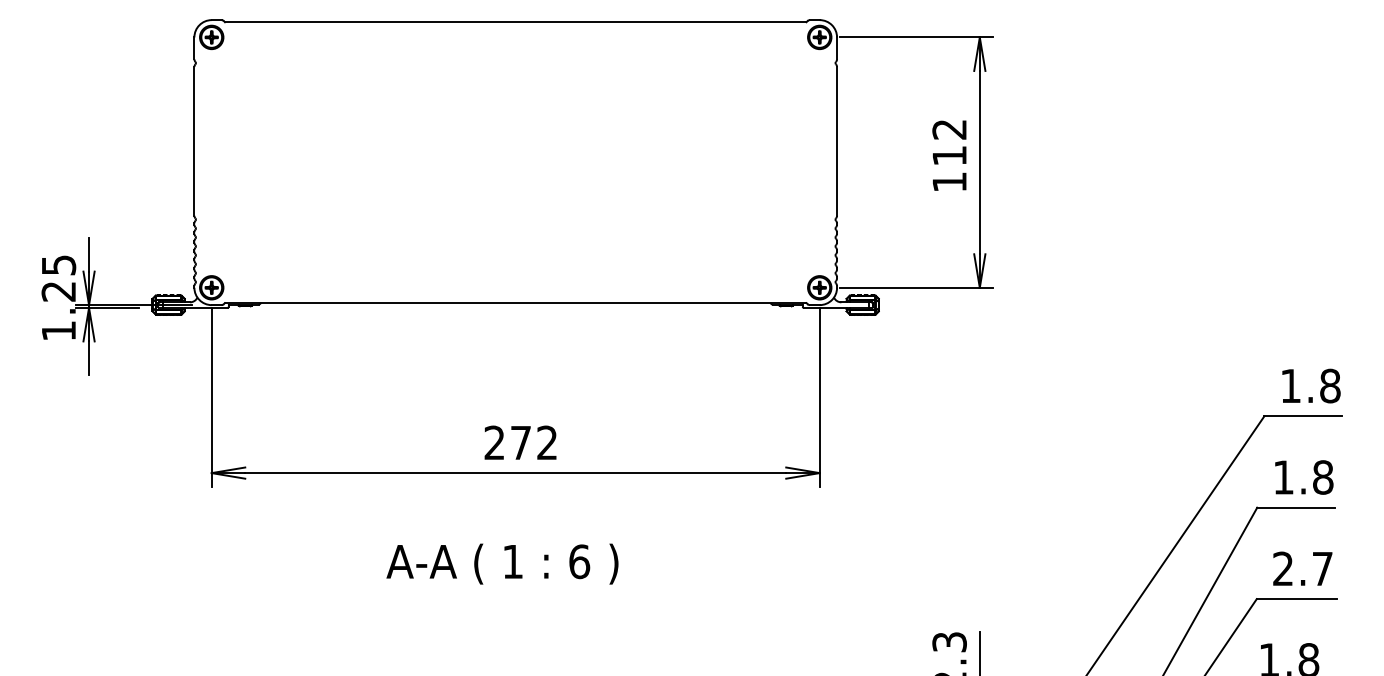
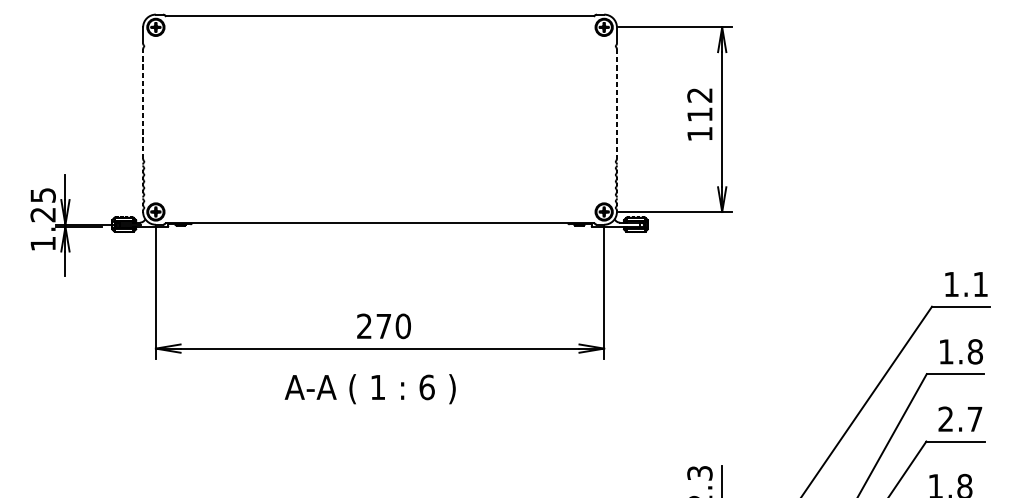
line: (194, 140) -> (143, 103), solid -> dashed
line: (837, 141) -> (617, 104), solid -> dashed
text: (1330, 385) -> (980, 284), 1.8 -> 1.1
text: (547, 442) -> (403, 326), 272 -> 270
text: (502, 563) -> (370, 388), moved

